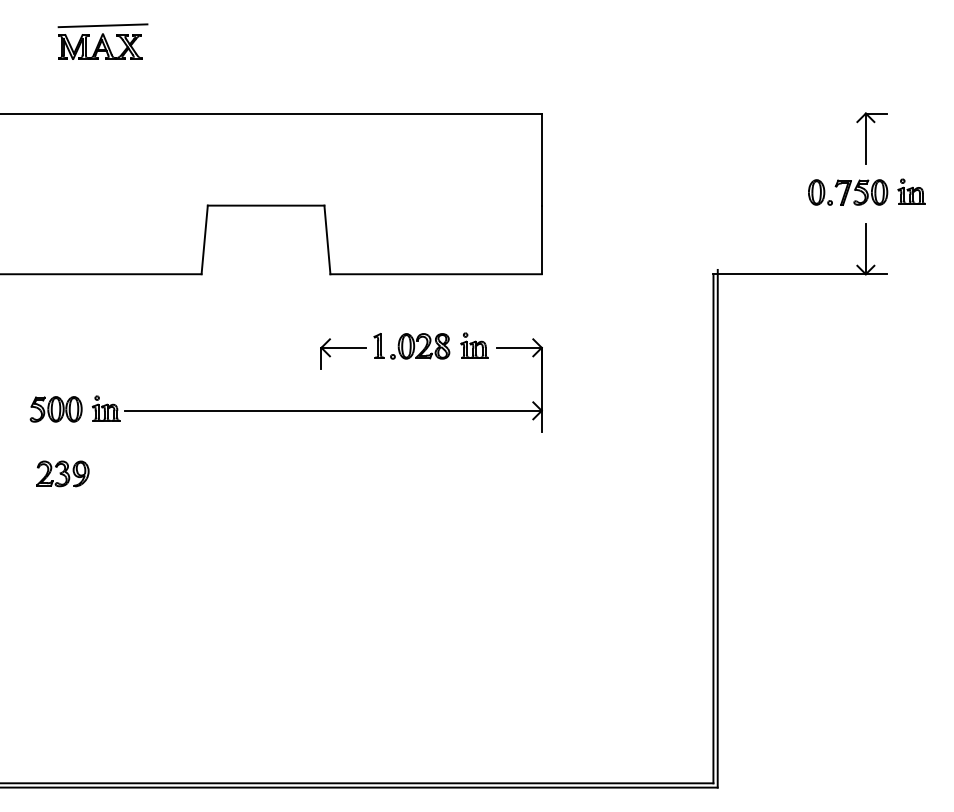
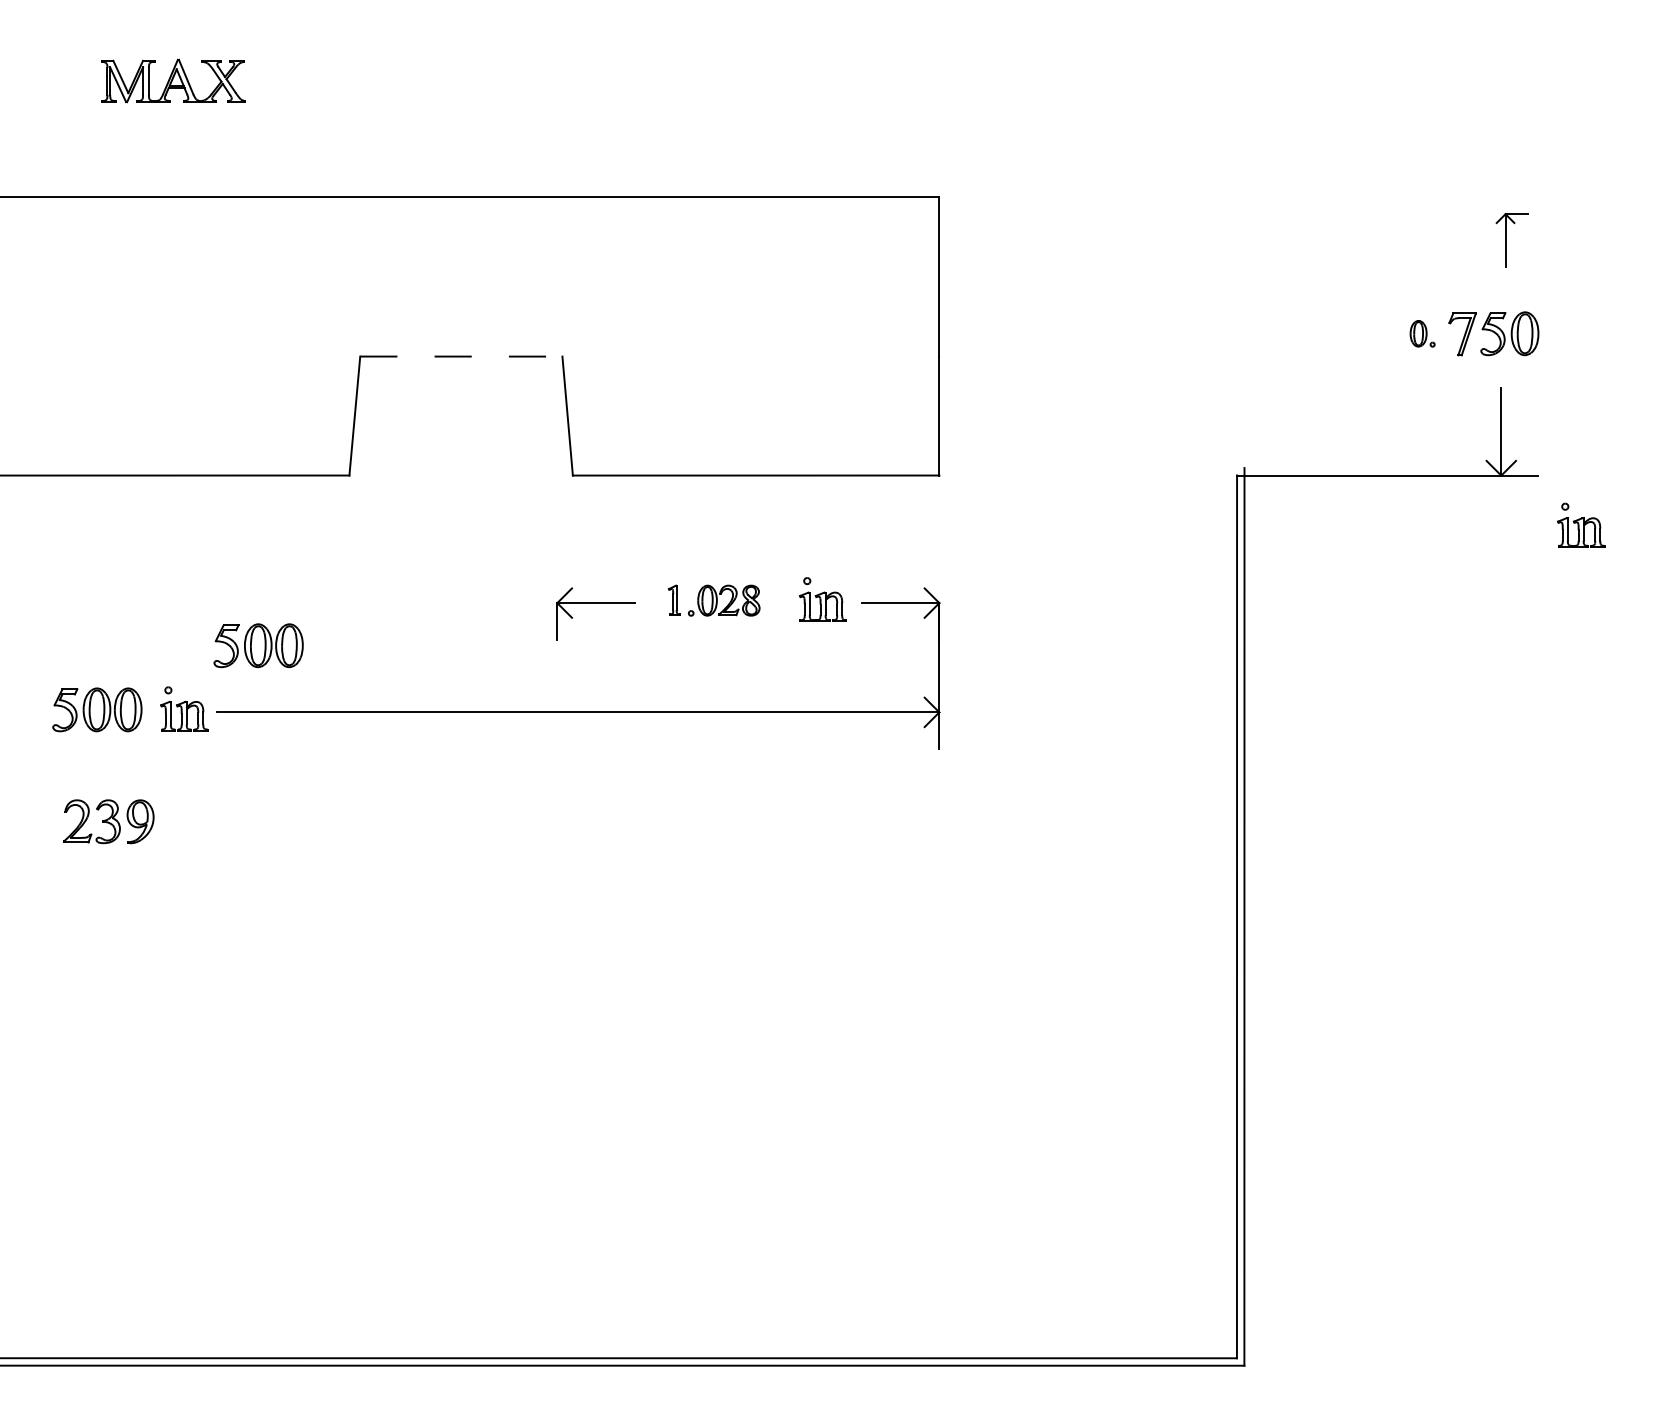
line: (102, 25) -> (177, 44), removed
part: (871, 138) -> (1511, 240), size x0.6
part: (911, 191) -> (1580, 524), moved
part: (820, 192) -> (1422, 333), size x0.6
line: (266, 205) -> (461, 356), solid -> dashed
part: (411, 346) -> (713, 600), size x0.7
part: (148, 372) -> (257, 645), added

